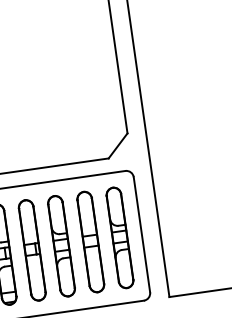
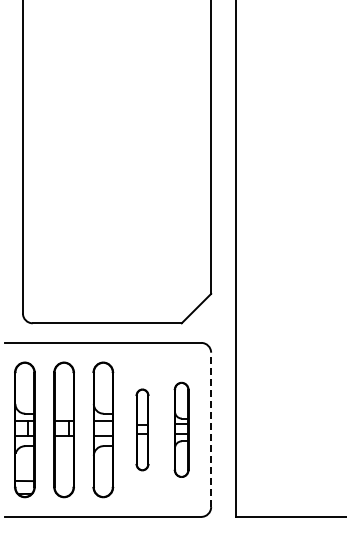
line: (142, 234) -> (211, 429), solid -> dashed
part: (119, 237) -> (181, 429), size x0.7
part: (90, 241) -> (142, 429), size x0.6

